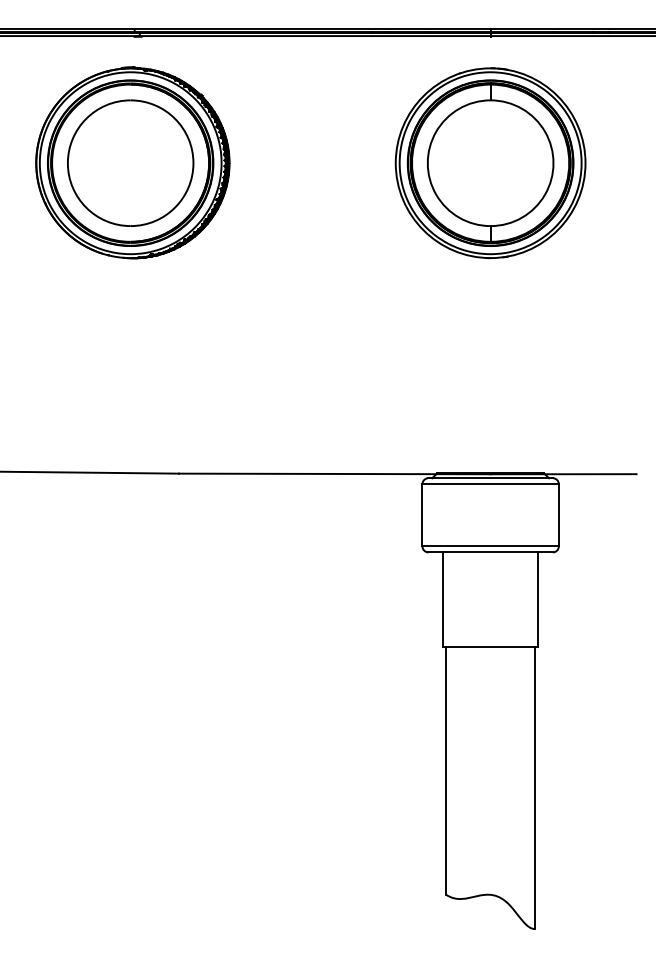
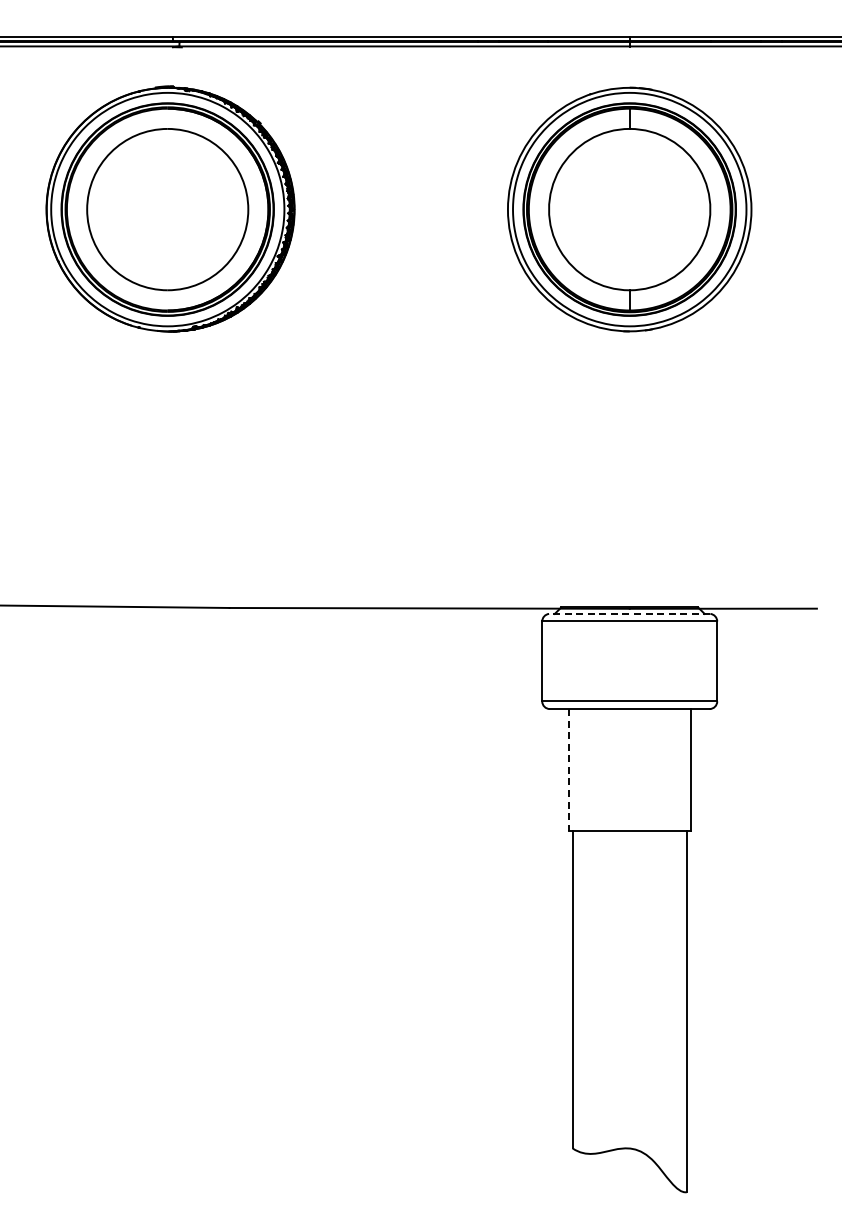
line: (490, 477) -> (629, 613), solid -> dashed
line: (442, 599) -> (568, 769), solid -> dashed

